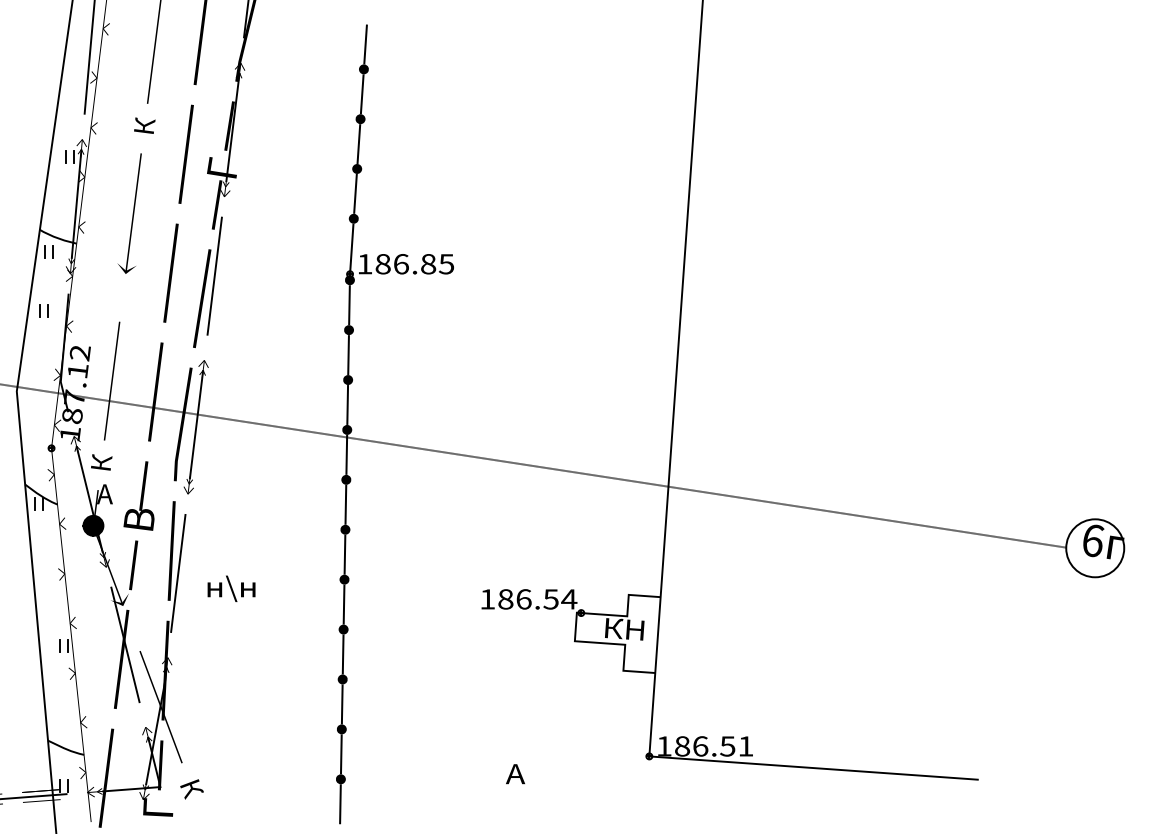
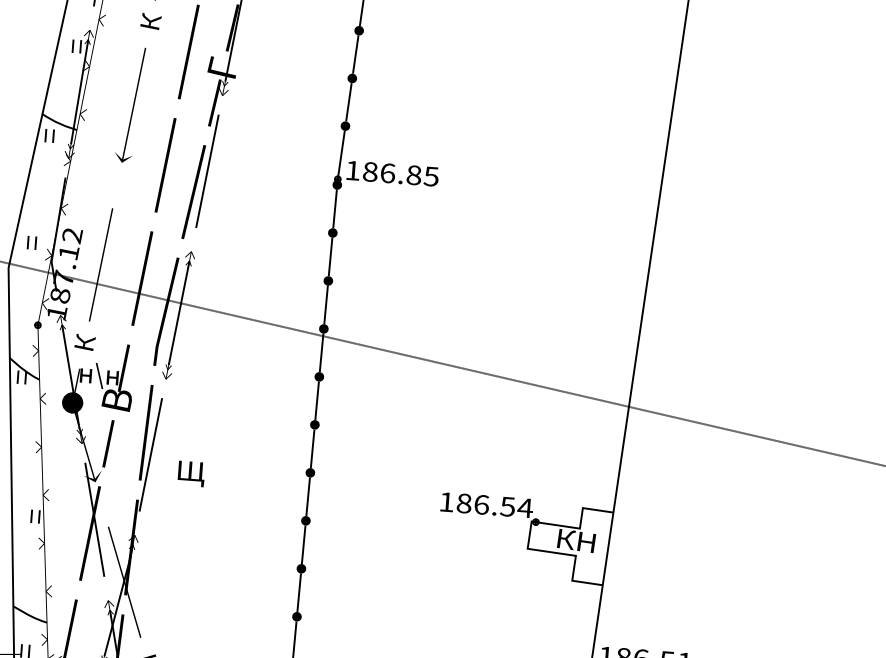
part: (43, 310) -> (31, 242), moved
text: (117, 495) -> (97, 375), А -> н\н
text: (231, 588) -> (200, 473), н\н -> Щ

